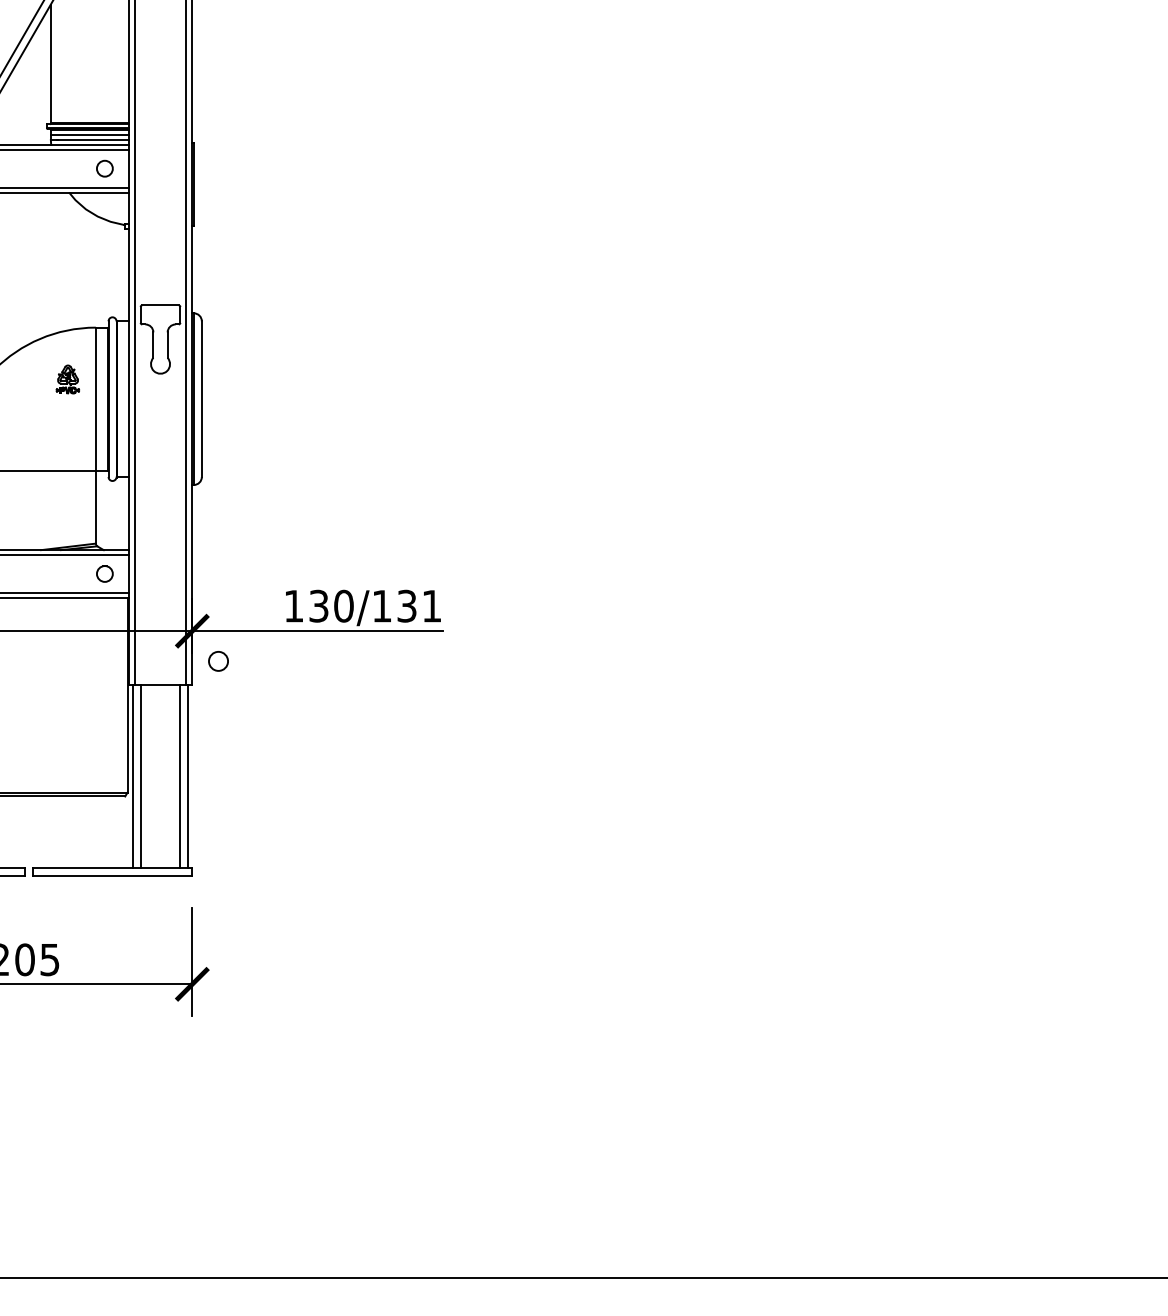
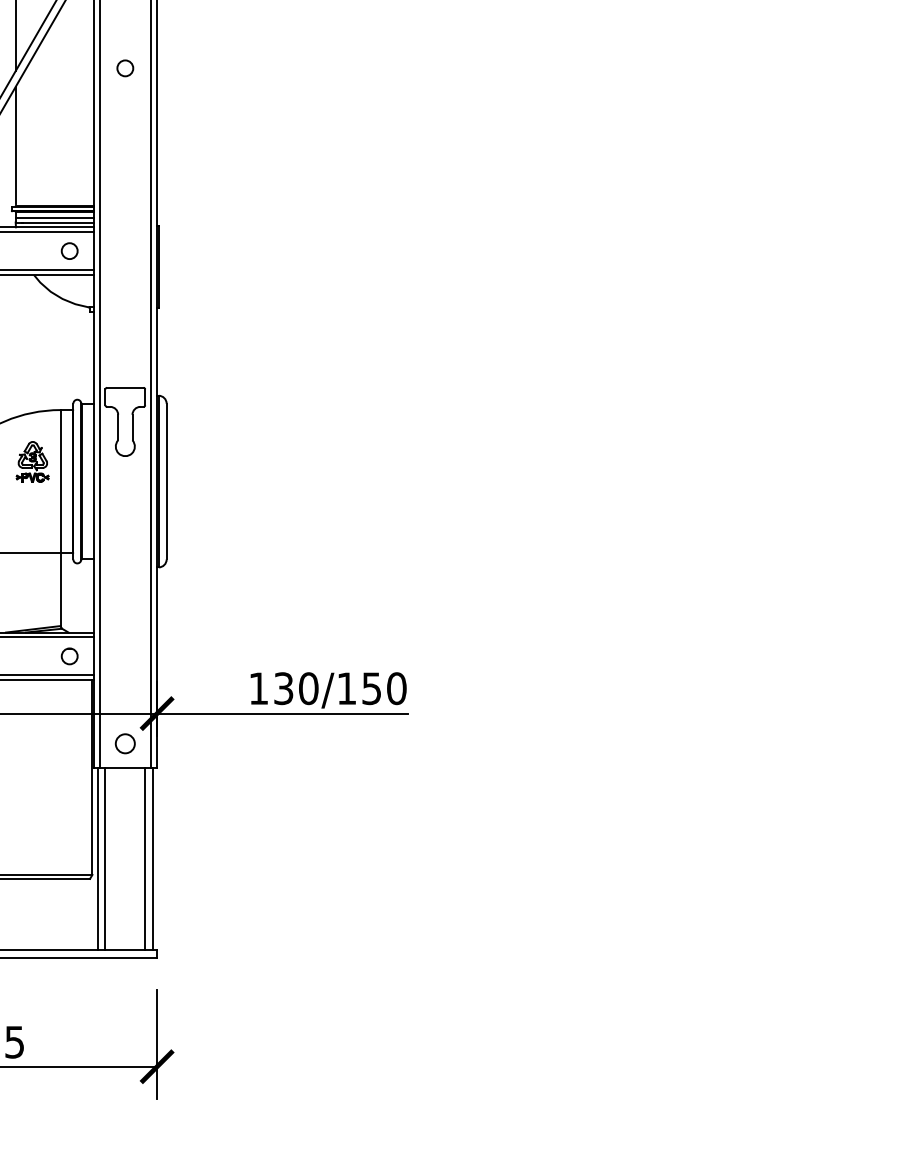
part: (67, 379) -> (32, 461), size x1.43
text: (419, 605) -> (384, 687), 130/131 -> 130/150
circle: (218, 661) -> (125, 743), moved

